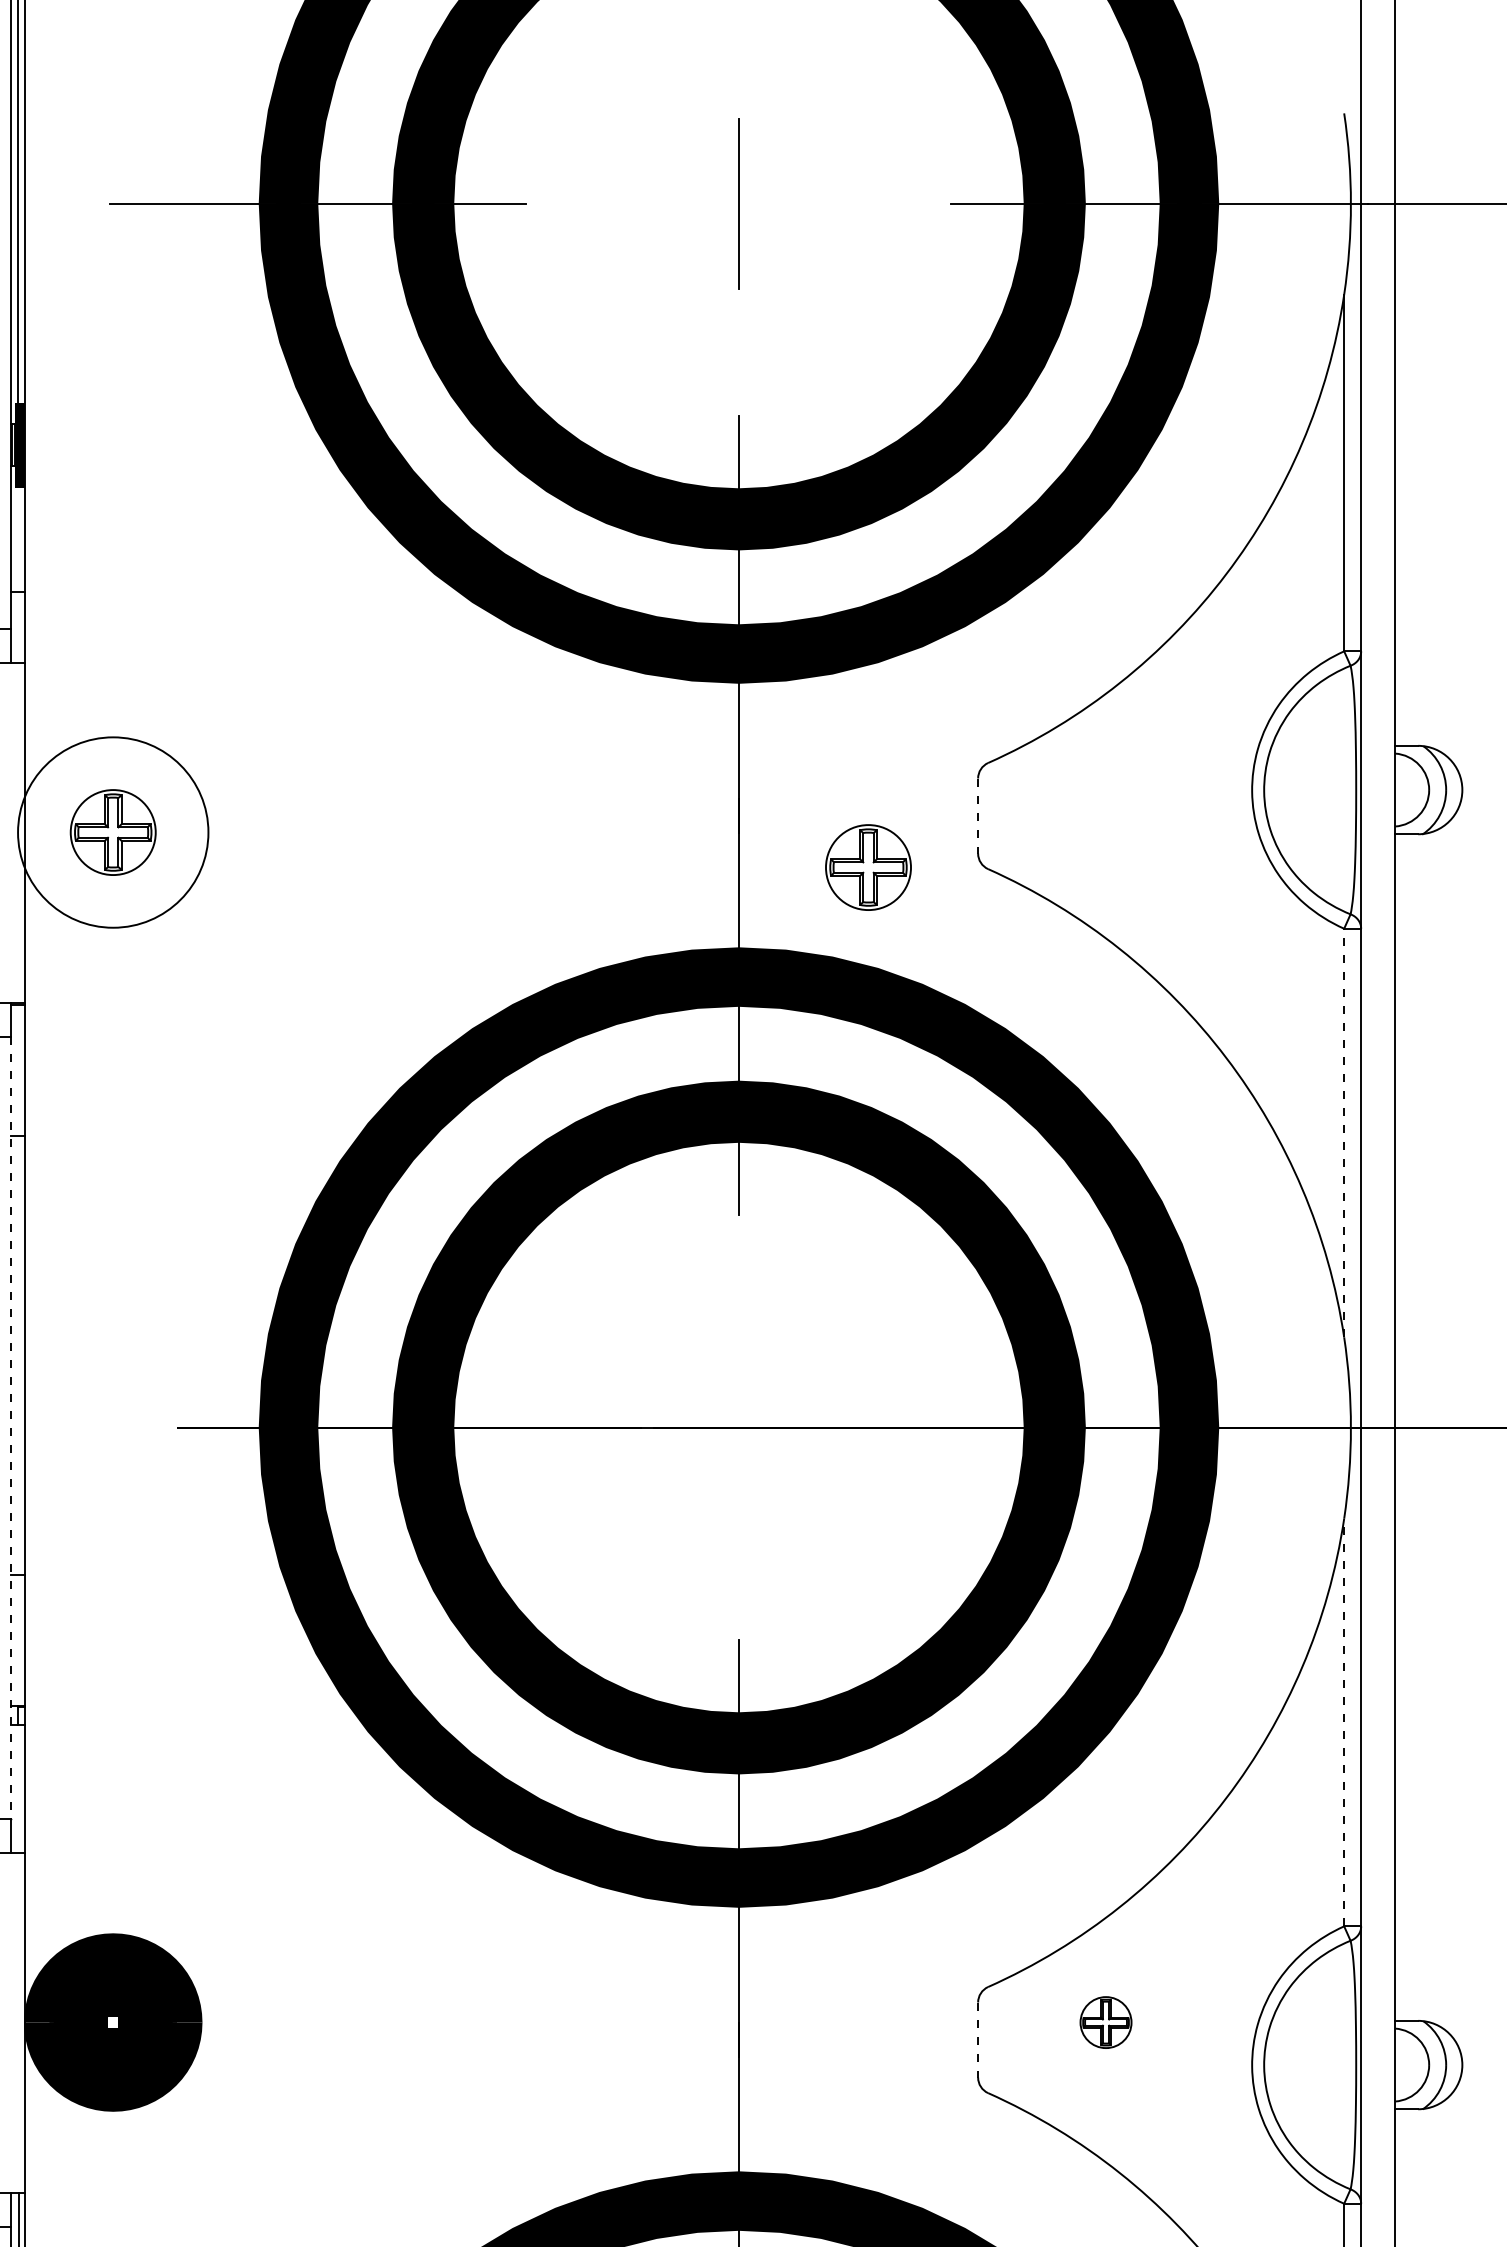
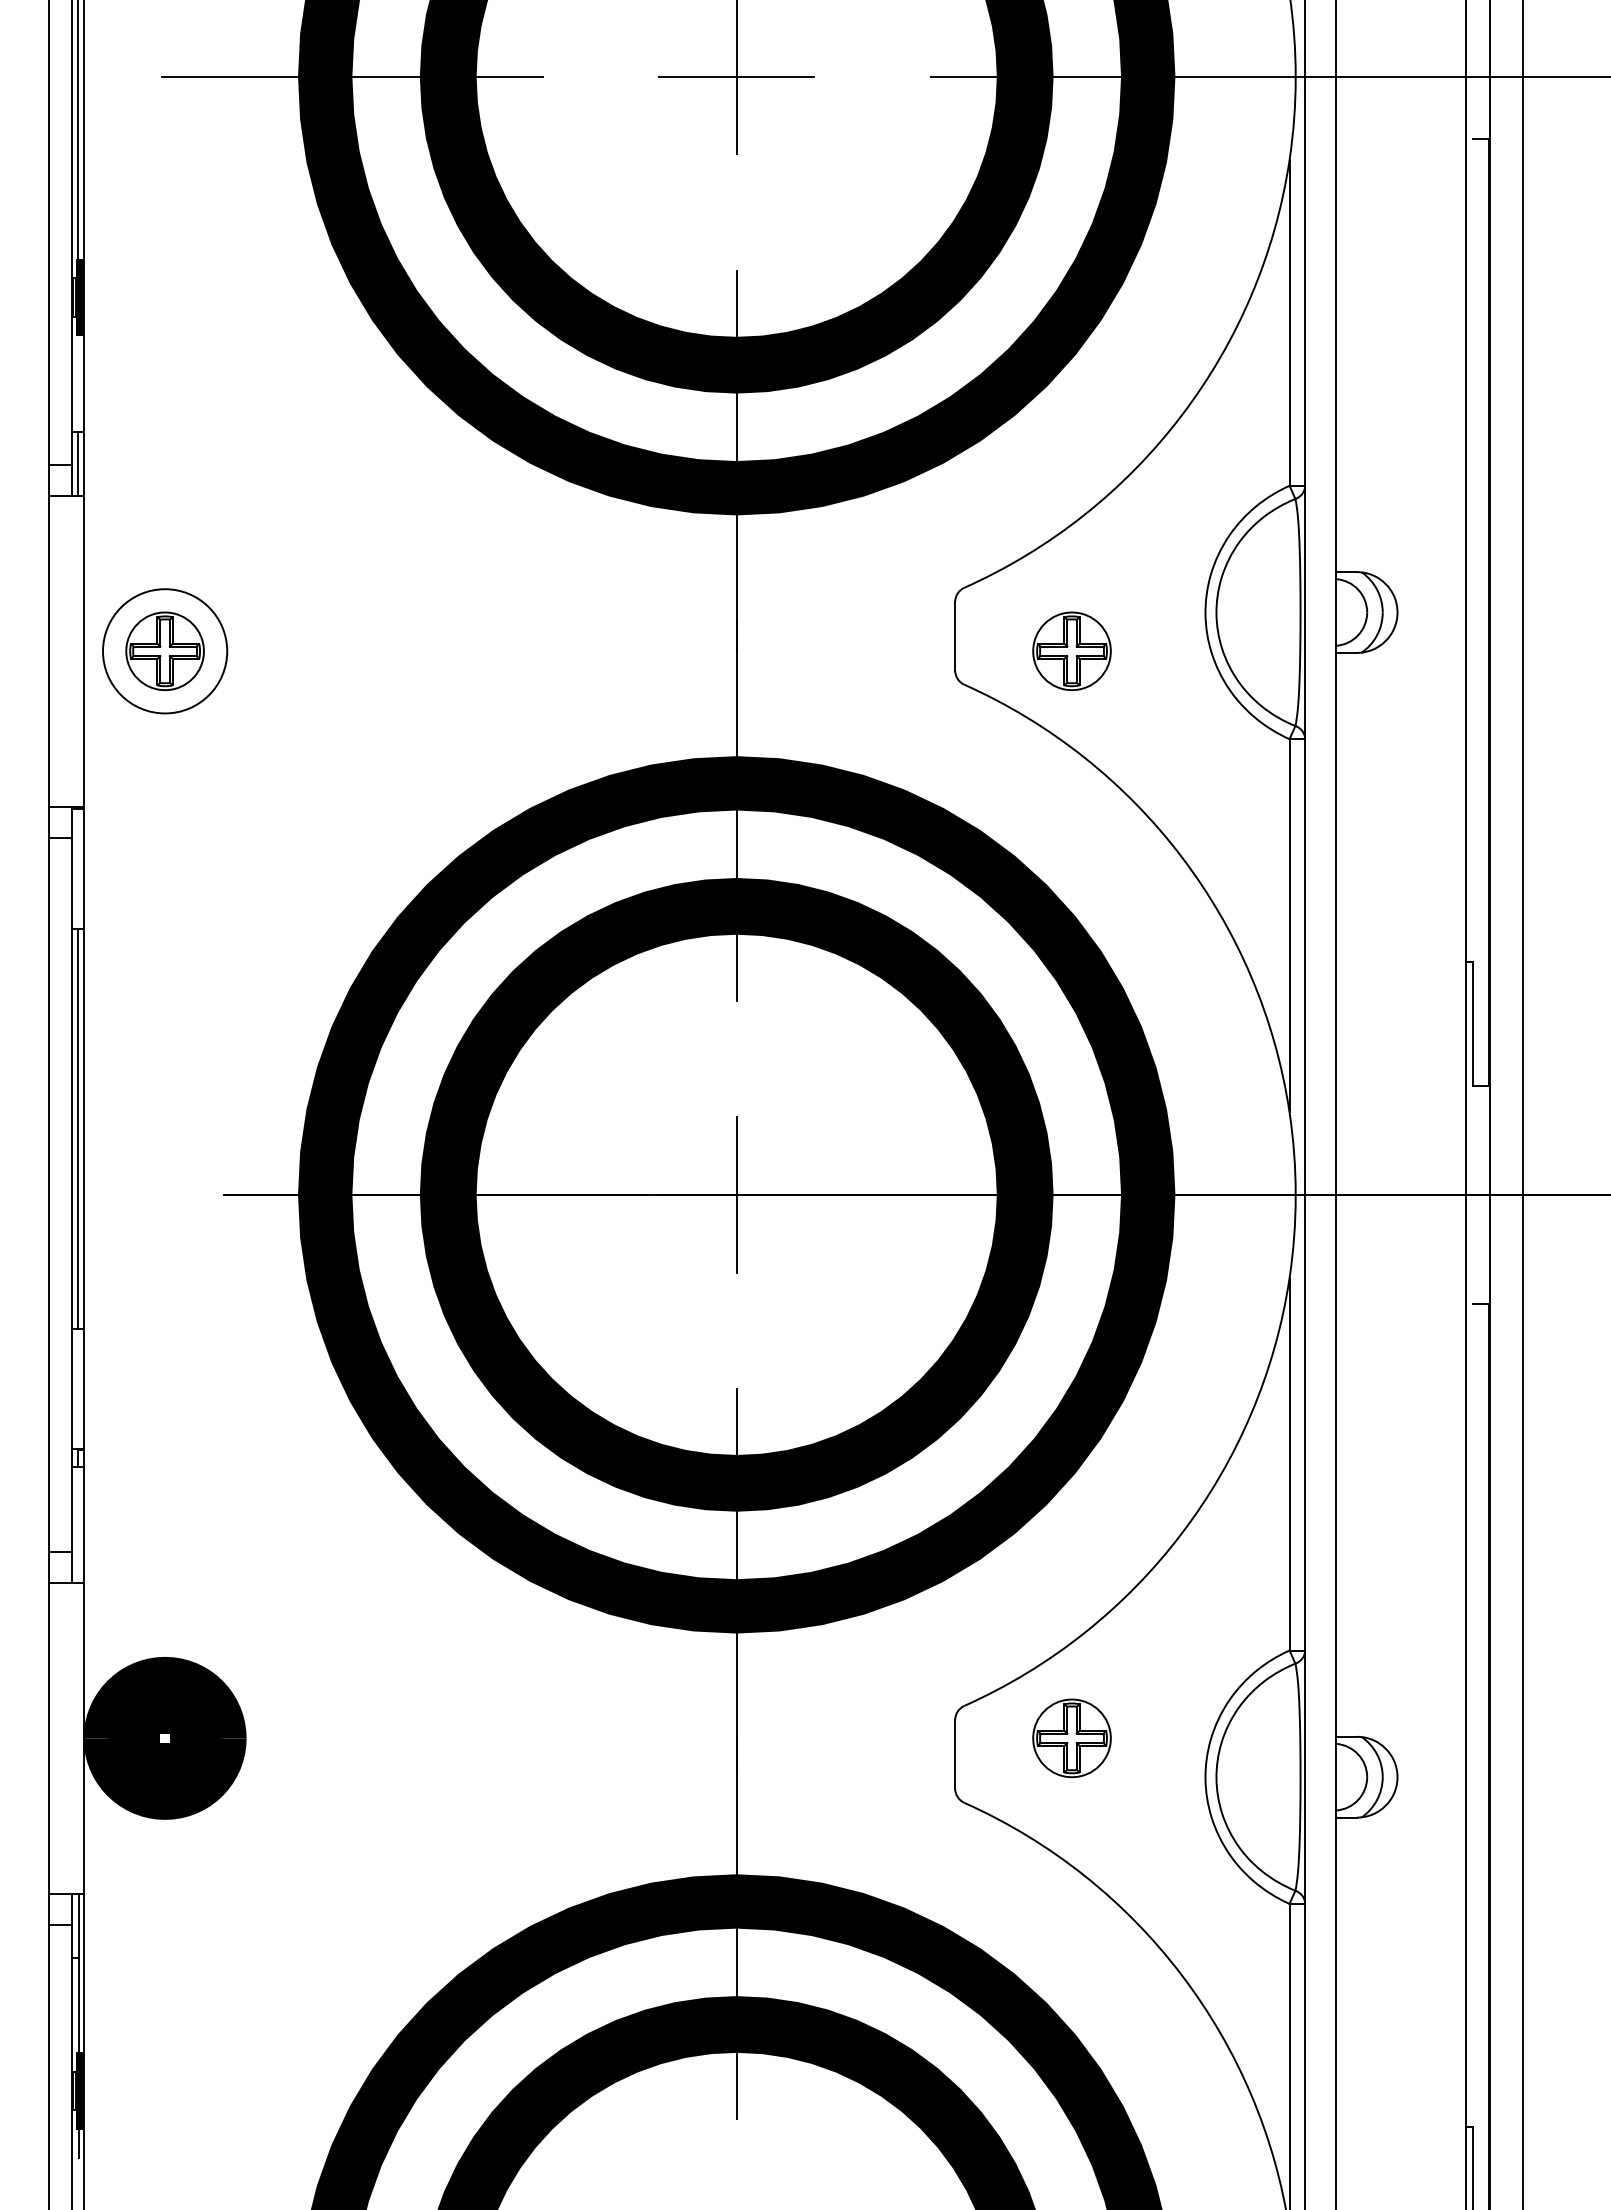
line: (738, 203) -> (736, 76), added
line: (18, 626) -> (78, 463), added
line: (978, 816) -> (955, 636), dashed -> solid
circle: (113, 832) -> (165, 651), size x0.71
part: (867, 866) -> (1071, 650), moved
line: (1344, 1132) -> (1289, 925), dashed -> solid
line: (18, 1354) -> (78, 1128), added
line: (738, 1427) -> (736, 1194), added
line: (10, 1428) -> (71, 1195), dashed -> solid
line: (1344, 1721) -> (1289, 1463), dashed -> solid
part: (1105, 2022) -> (1071, 1738), size x1.67
line: (978, 2040) -> (955, 1754), dashed -> solid

